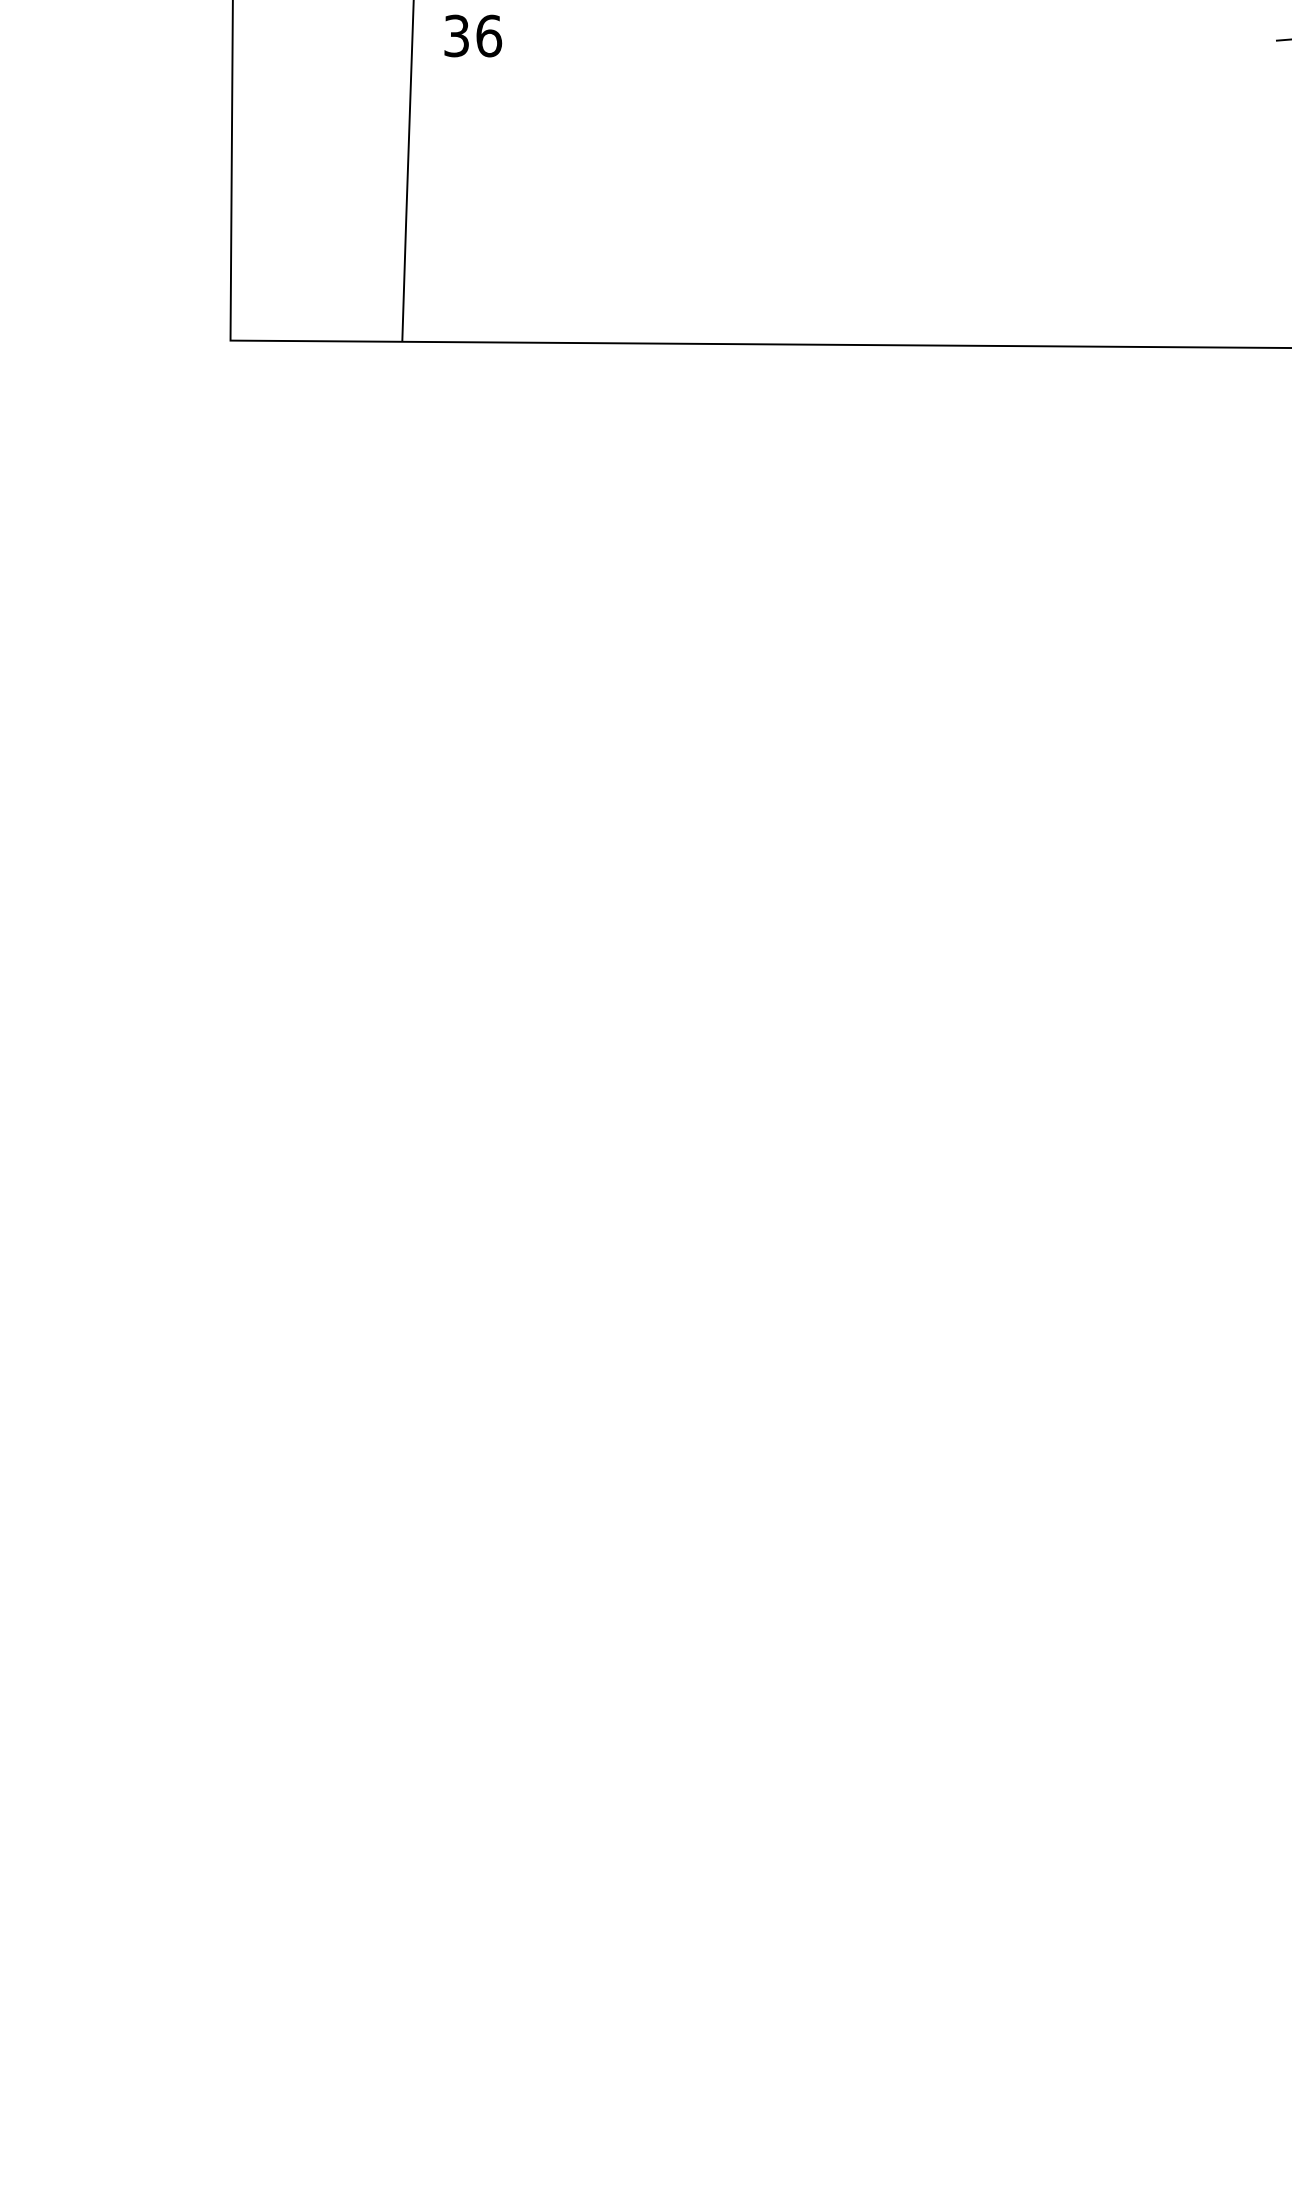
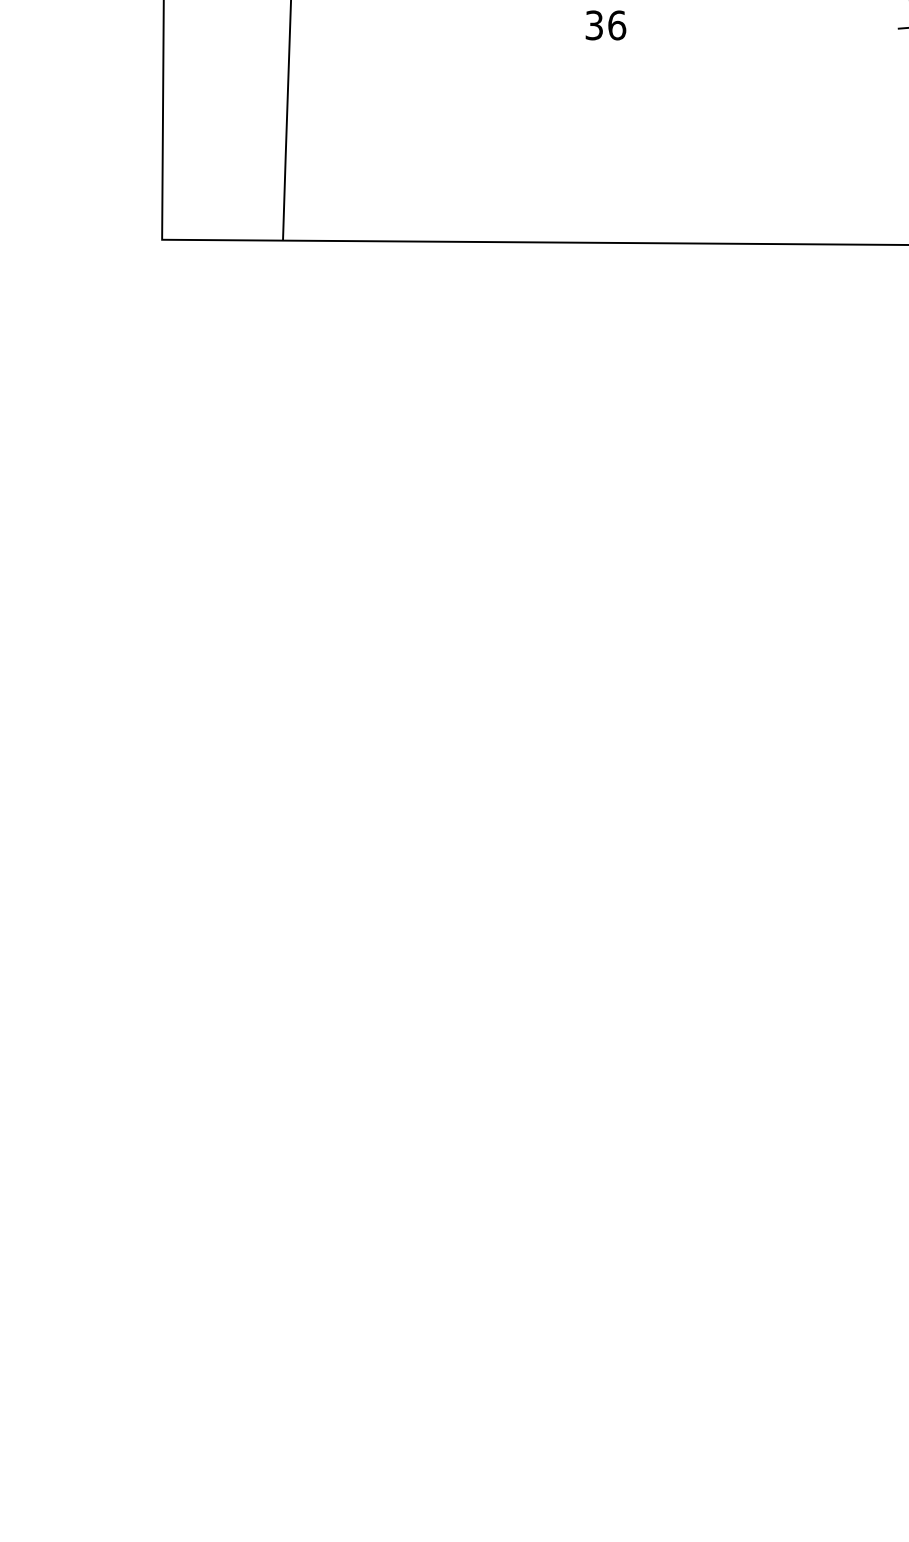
text: (473, 35) -> (606, 25), moved

